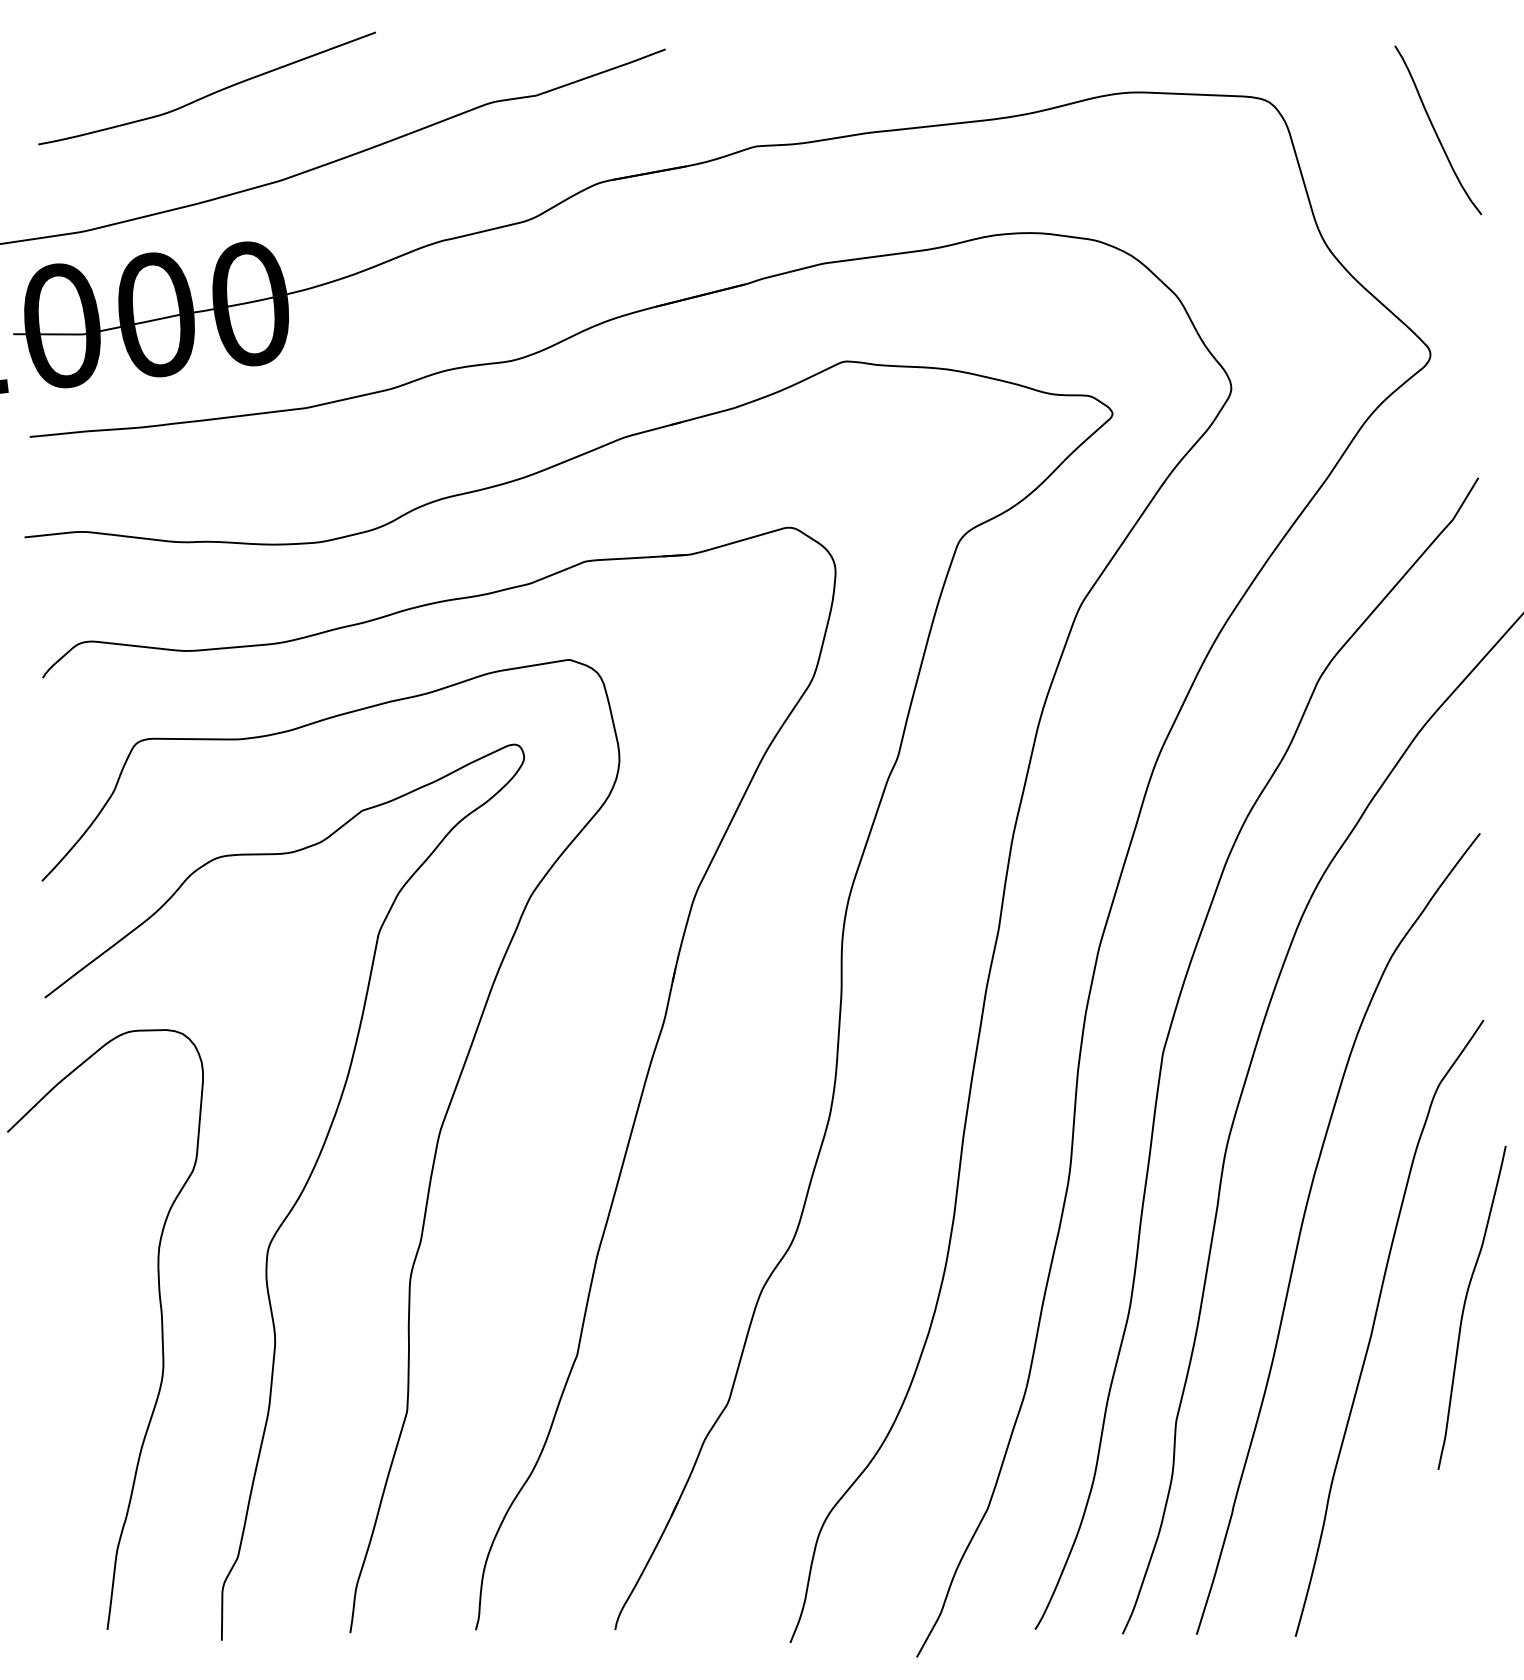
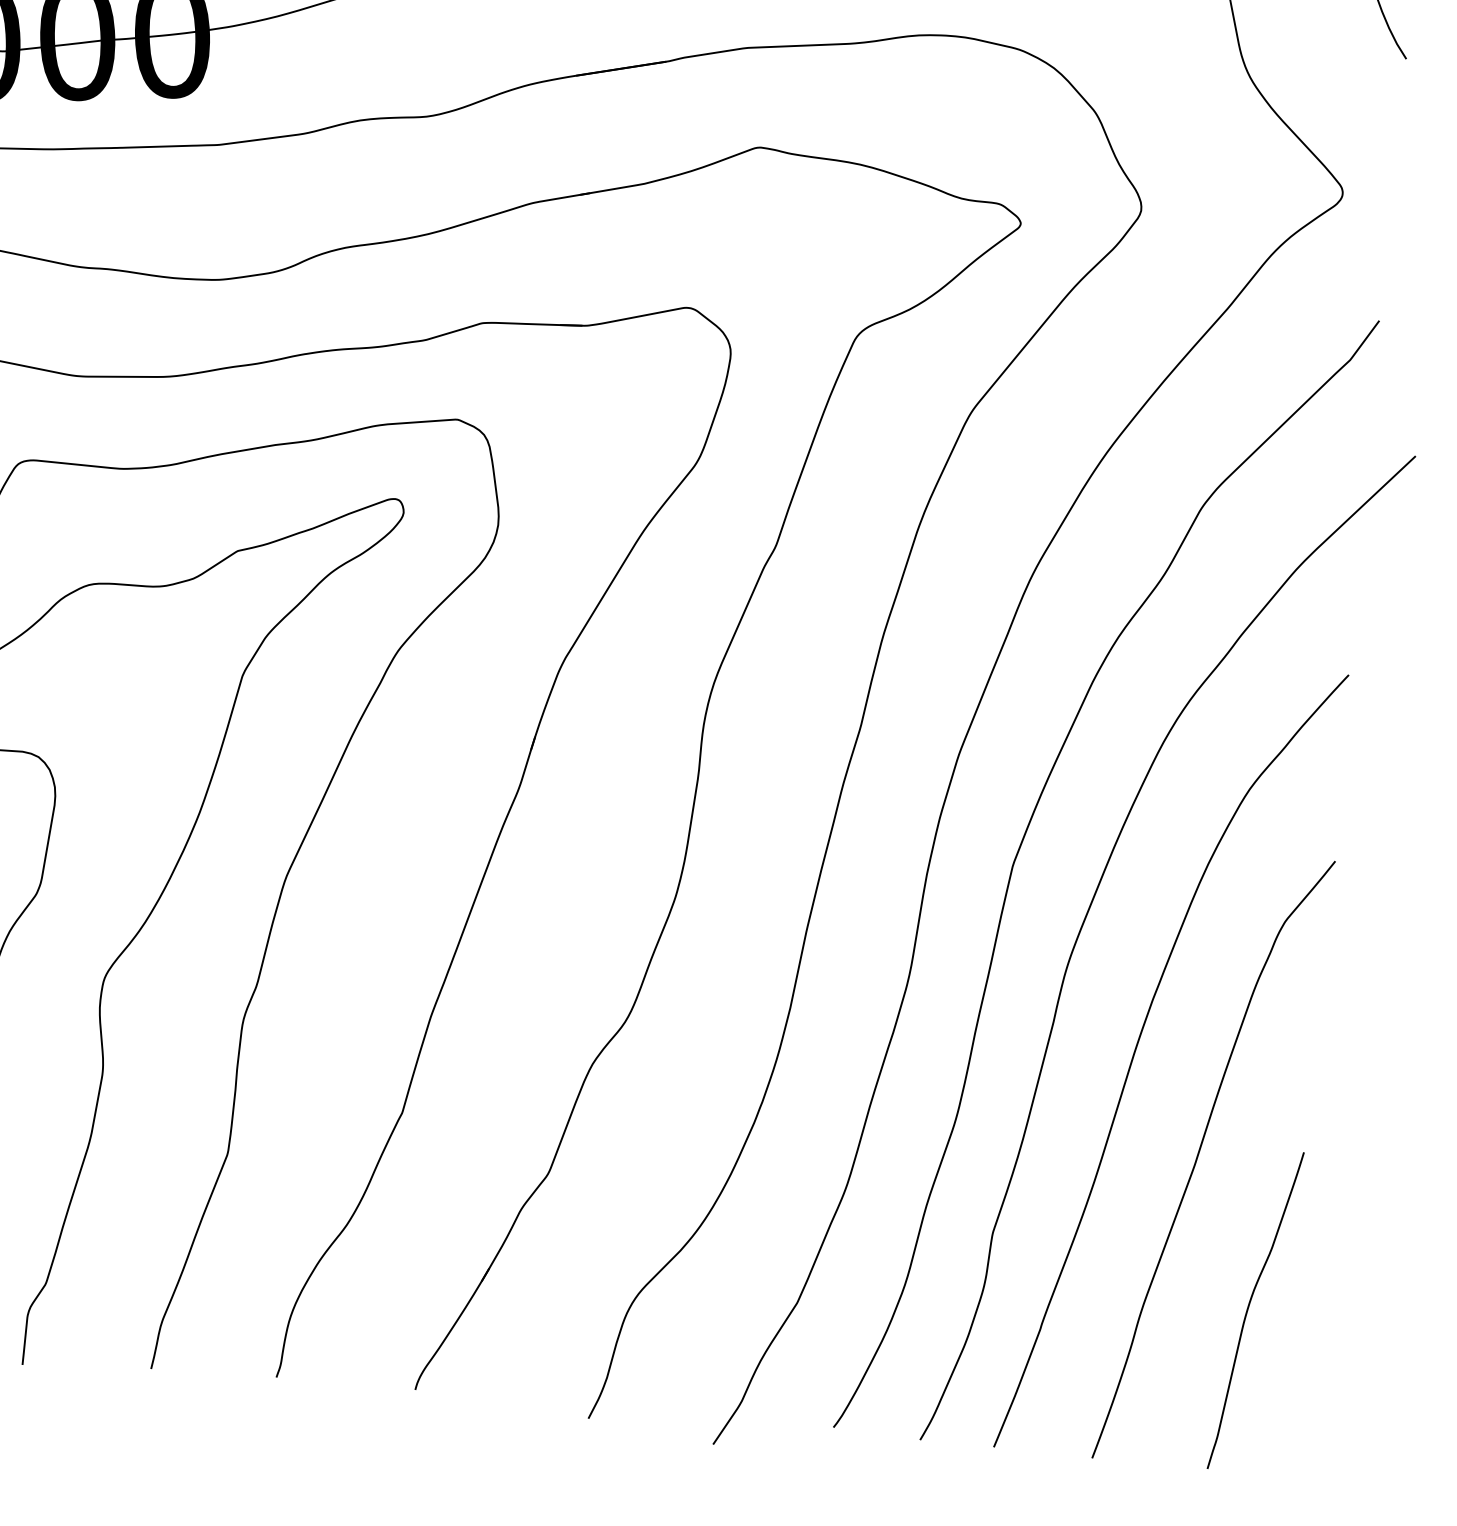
curve: (1465, 1305) -> (1249, 1307), moved

